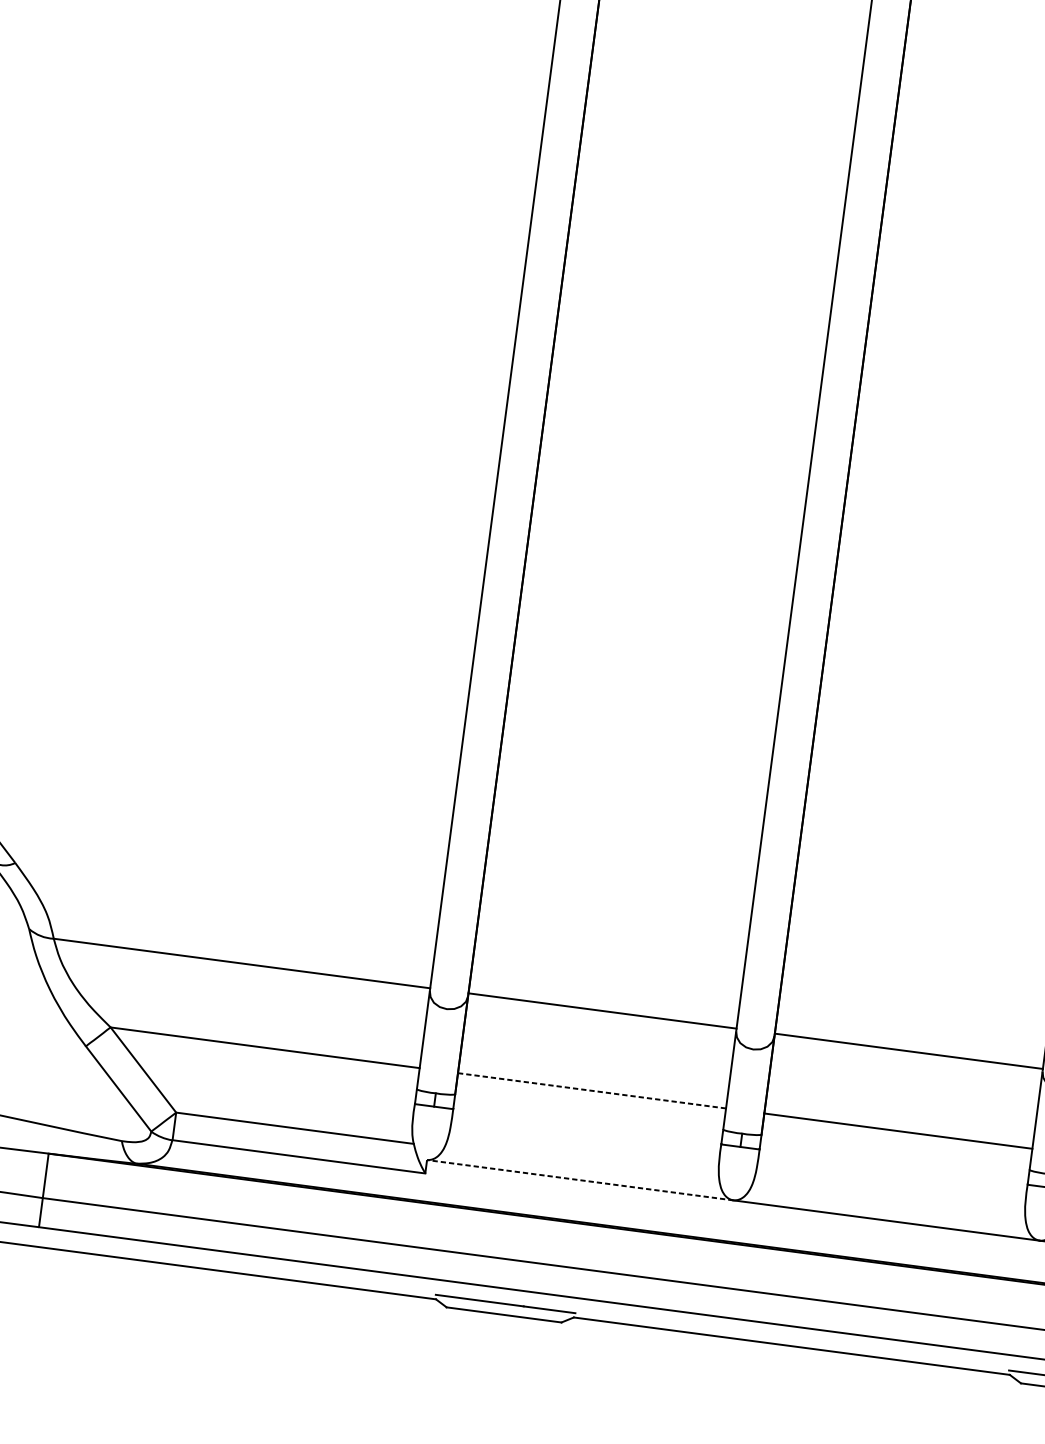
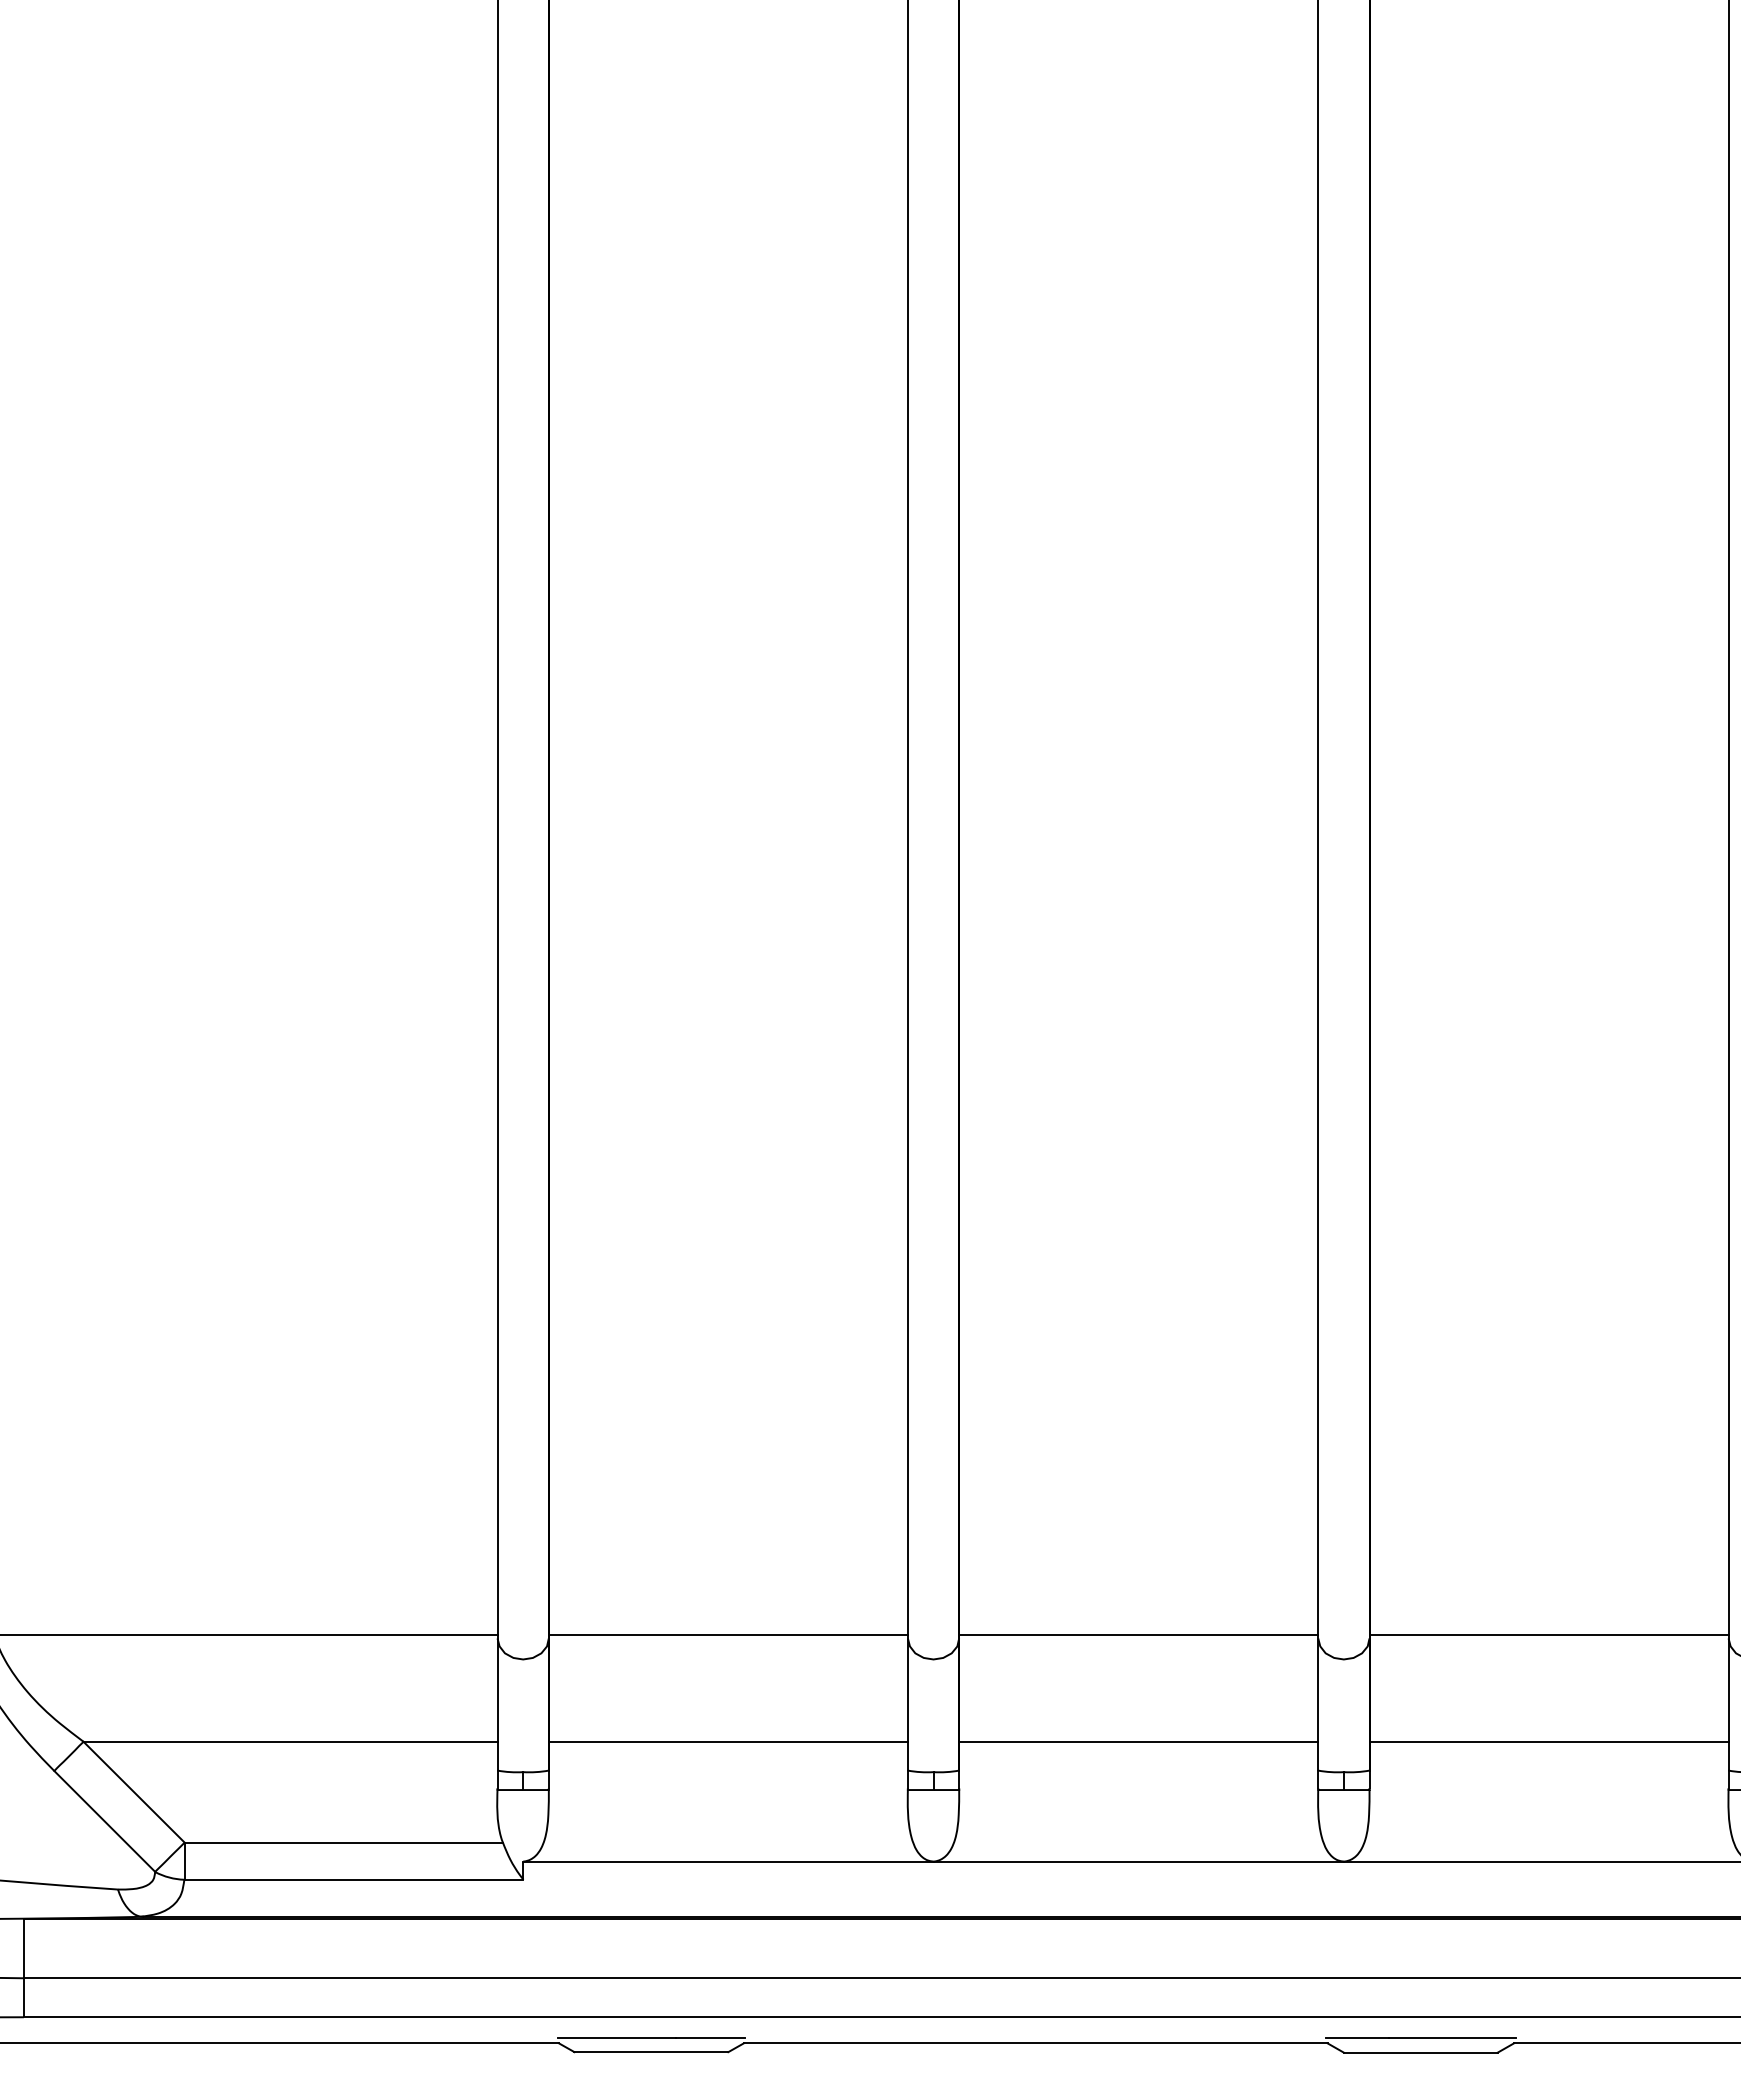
line: (592, 1090) -> (728, 1741), dashed -> solid
line: (579, 1180) -> (727, 1861), dashed -> solid

